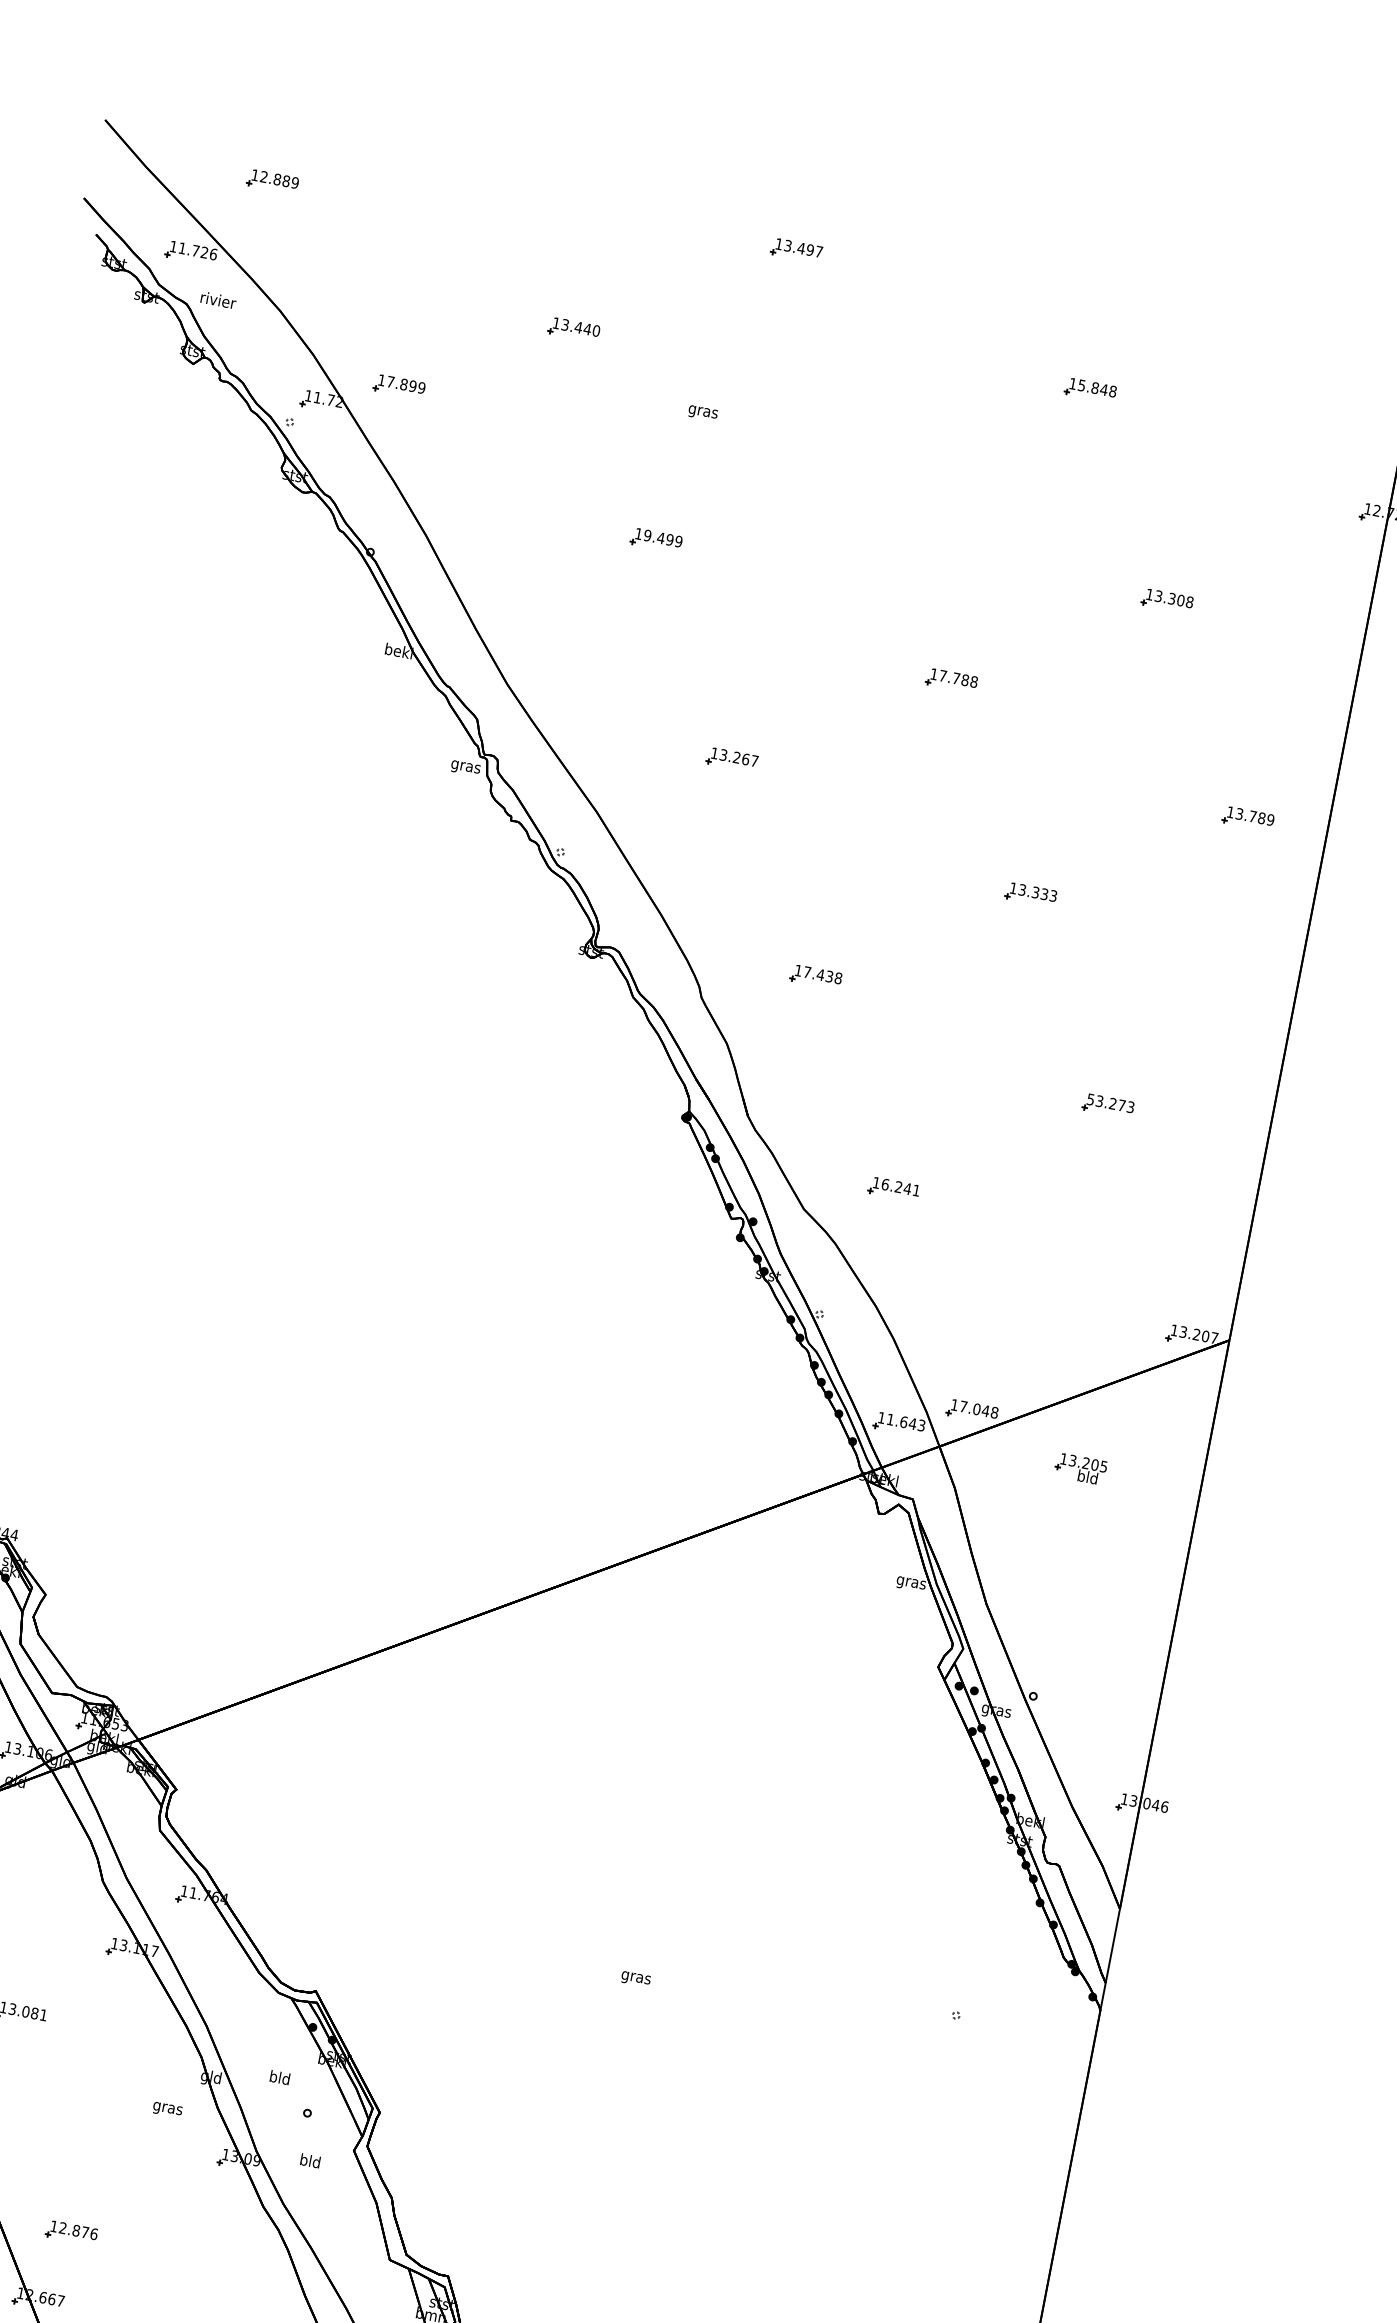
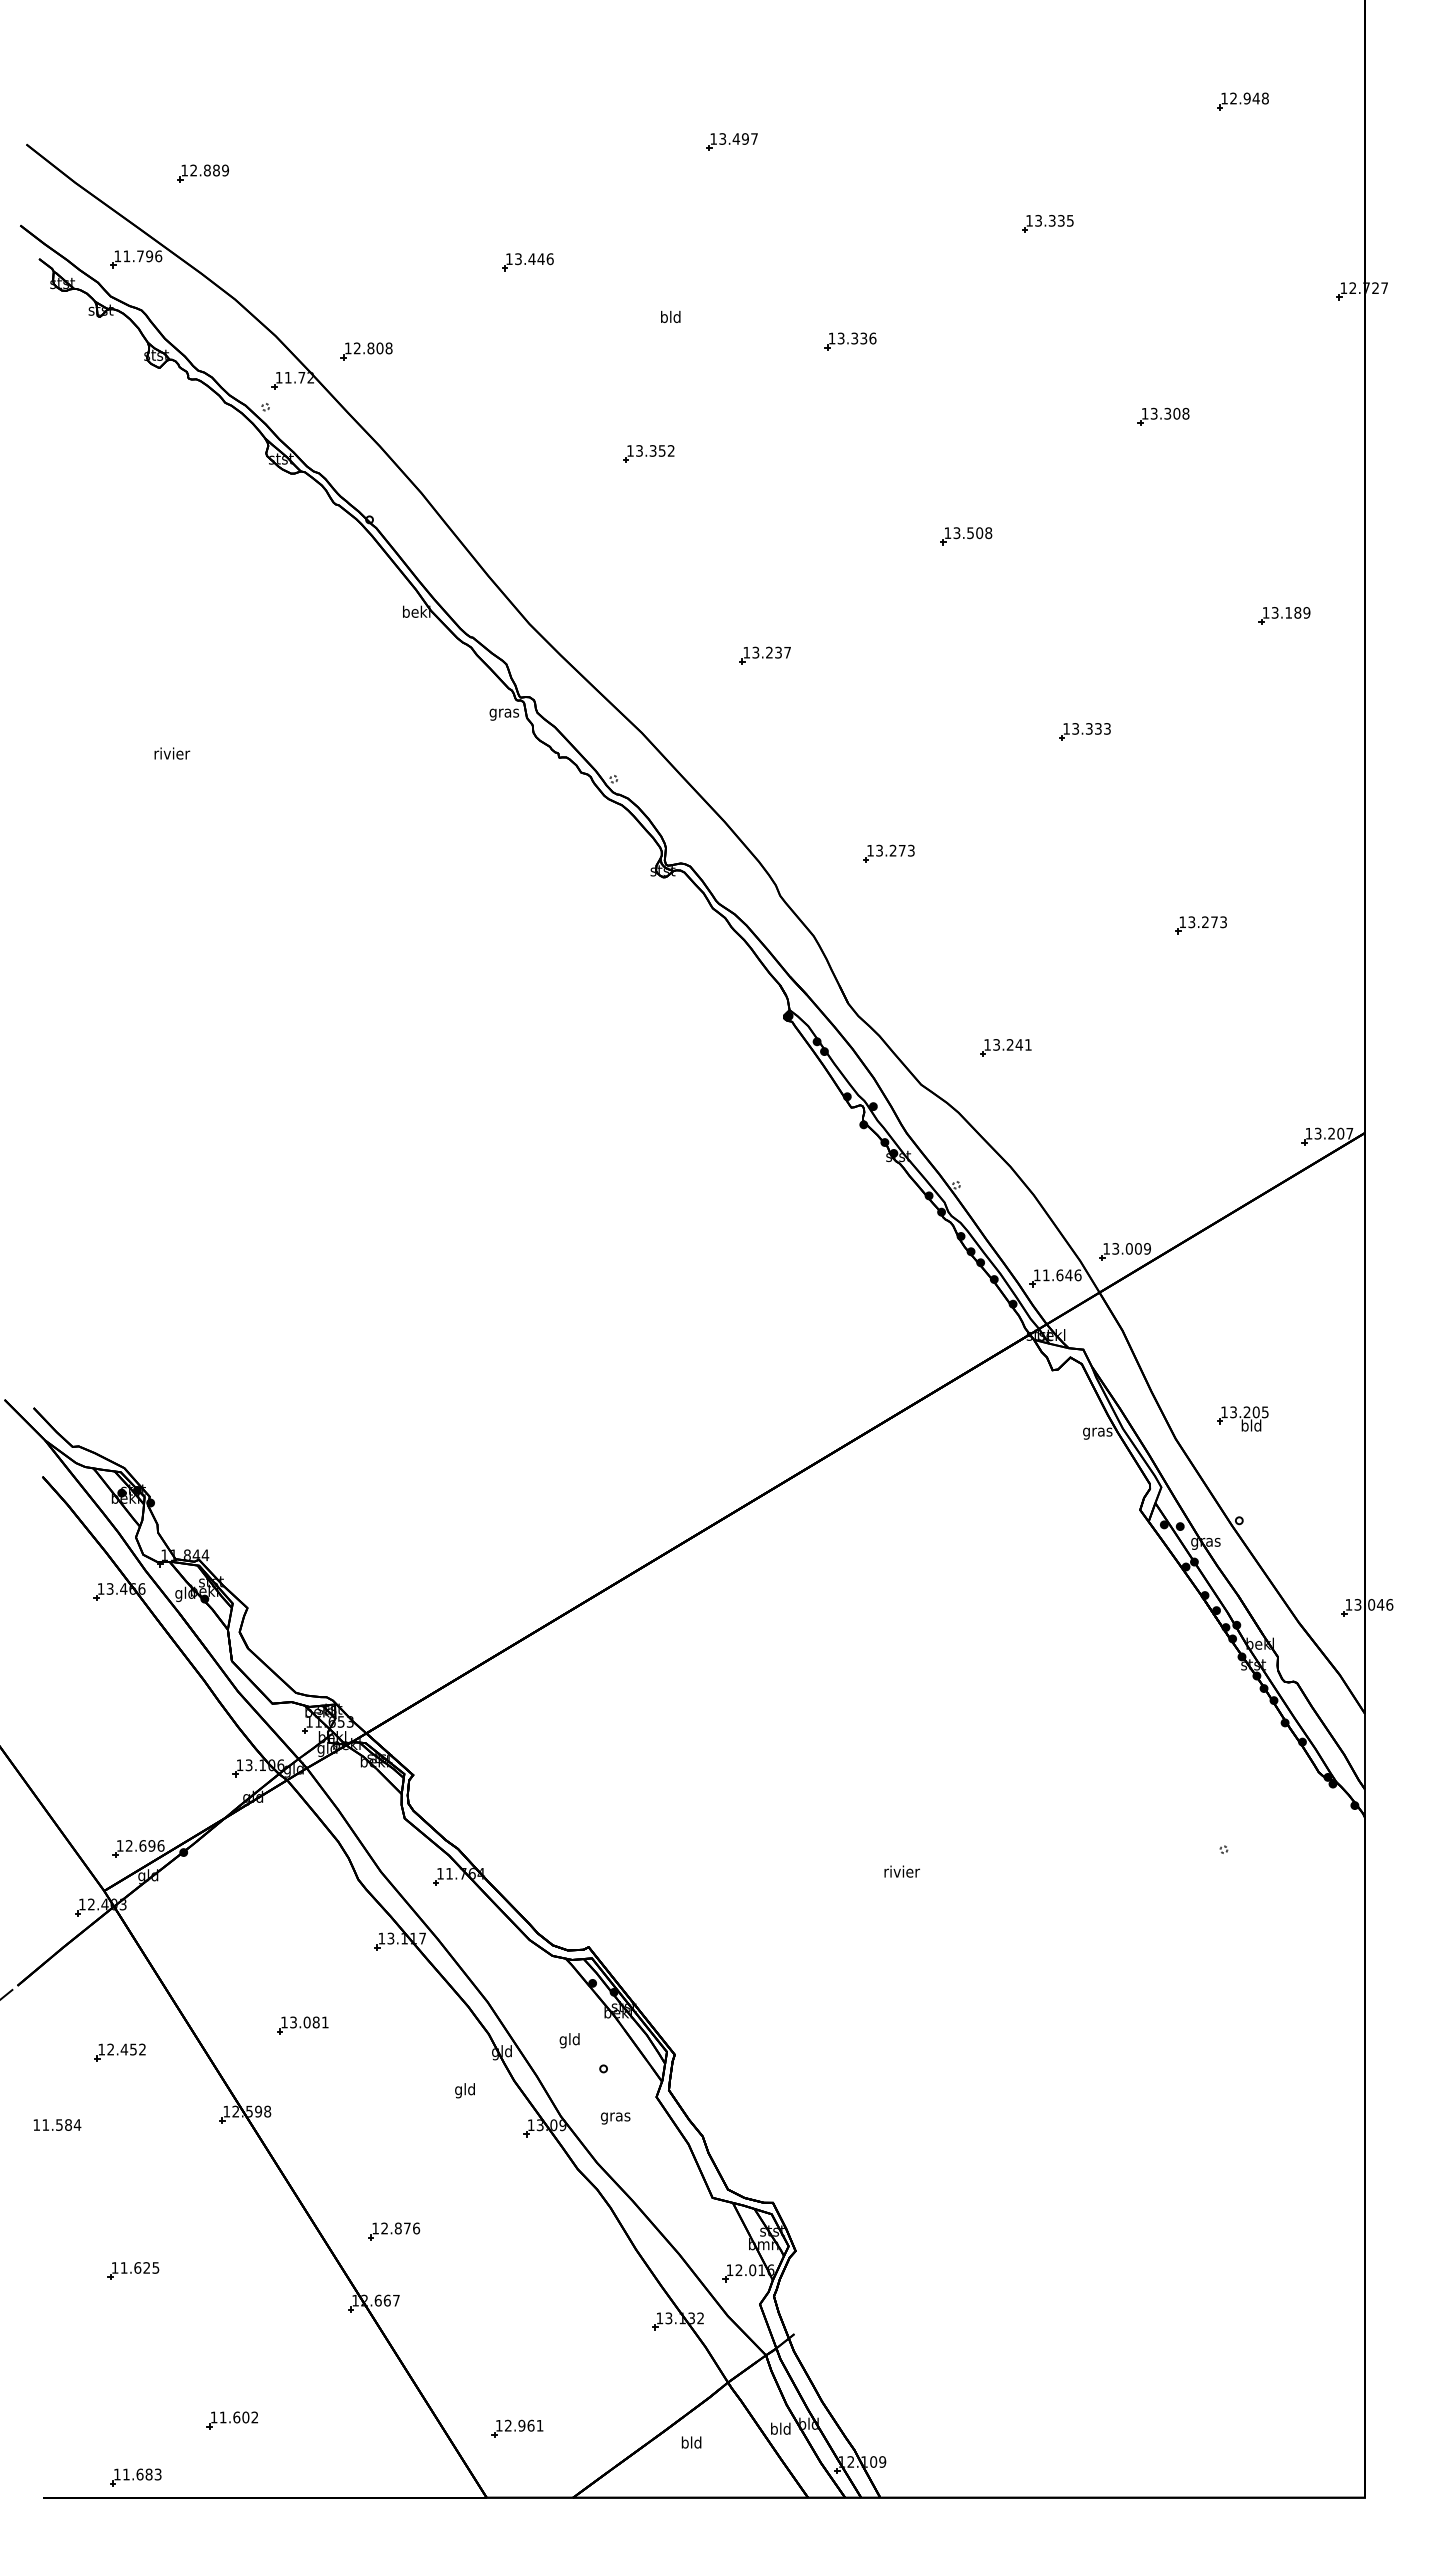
text: (204, 252) -> (149, 256), 11.726 -> 11.796
text: (218, 300) -> (172, 753), moved
part: (1304, 307) -> (1242, 101), added
text: (595, 330) -> (549, 258), 13.440 -> 13.446
text: (405, 384) -> (372, 348), 17.899 -> 12.808
text: (1097, 388) -> (1054, 220), 15.848 -> 13.335
text: (703, 411) -> (670, 318), gras -> bld
part: (874, 468) -> (850, 341), added
text: (663, 538) -> (655, 450), 19.499 -> 13.352
text: (954, 678) -> (968, 533), 17.788 -> 13.508
text: (745, 759) -> (778, 652), 13.267 -> 13.237
text: (1252, 816) -> (1288, 612), 13.789 -> 13.189
text: (823, 975) -> (895, 850), 17.438 -> 13.273
text: (1090, 1099) -> (1182, 922), 53.273 -> 13.273
text: (885, 1184) -> (996, 1044), 16.241 -> 13.241
text: (979, 1409) -> (1131, 1248), 17.048 -> 13.009
text: (921, 1425) -> (1077, 1275), 11.643 -> 11.646
part: (1080, 1468) -> (1242, 1418), moved
text: (636, 1977) -> (901, 1872), gras -> rivier
text: (273, 2077) -> (563, 2040), bld -> gld
text: (167, 2108) -> (464, 2090), gras -> gld
text: (310, 2162) -> (615, 2116), bld -> gras

